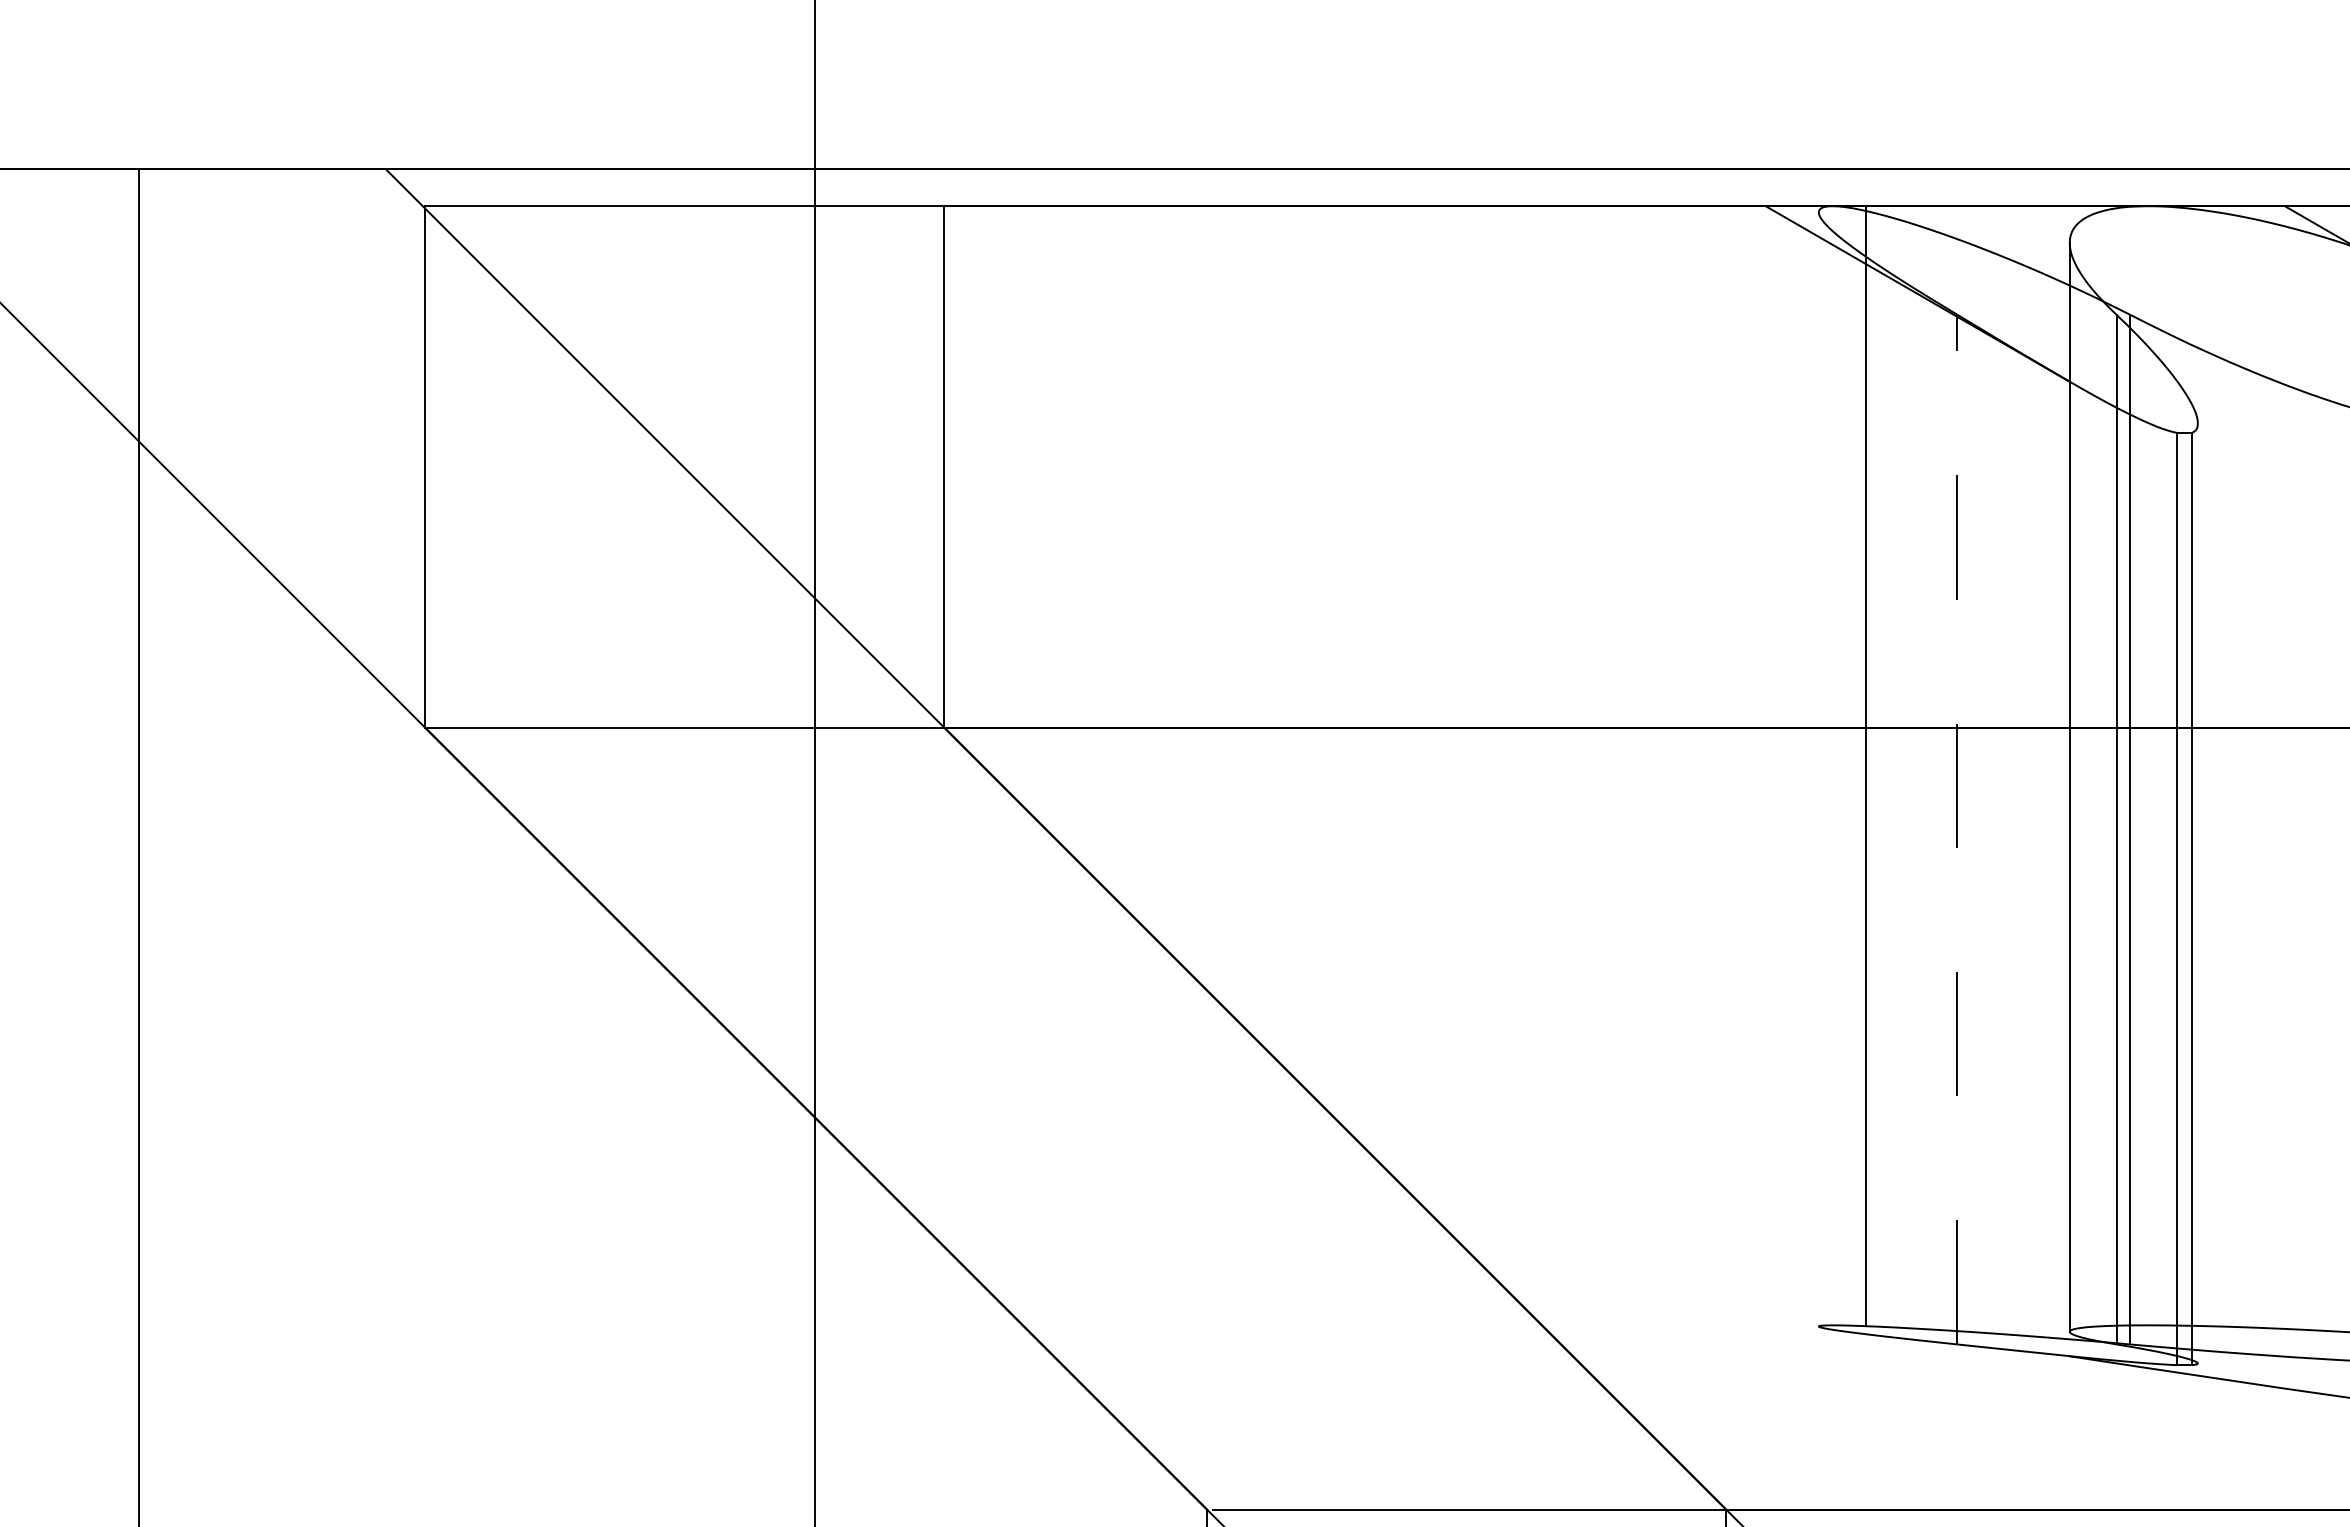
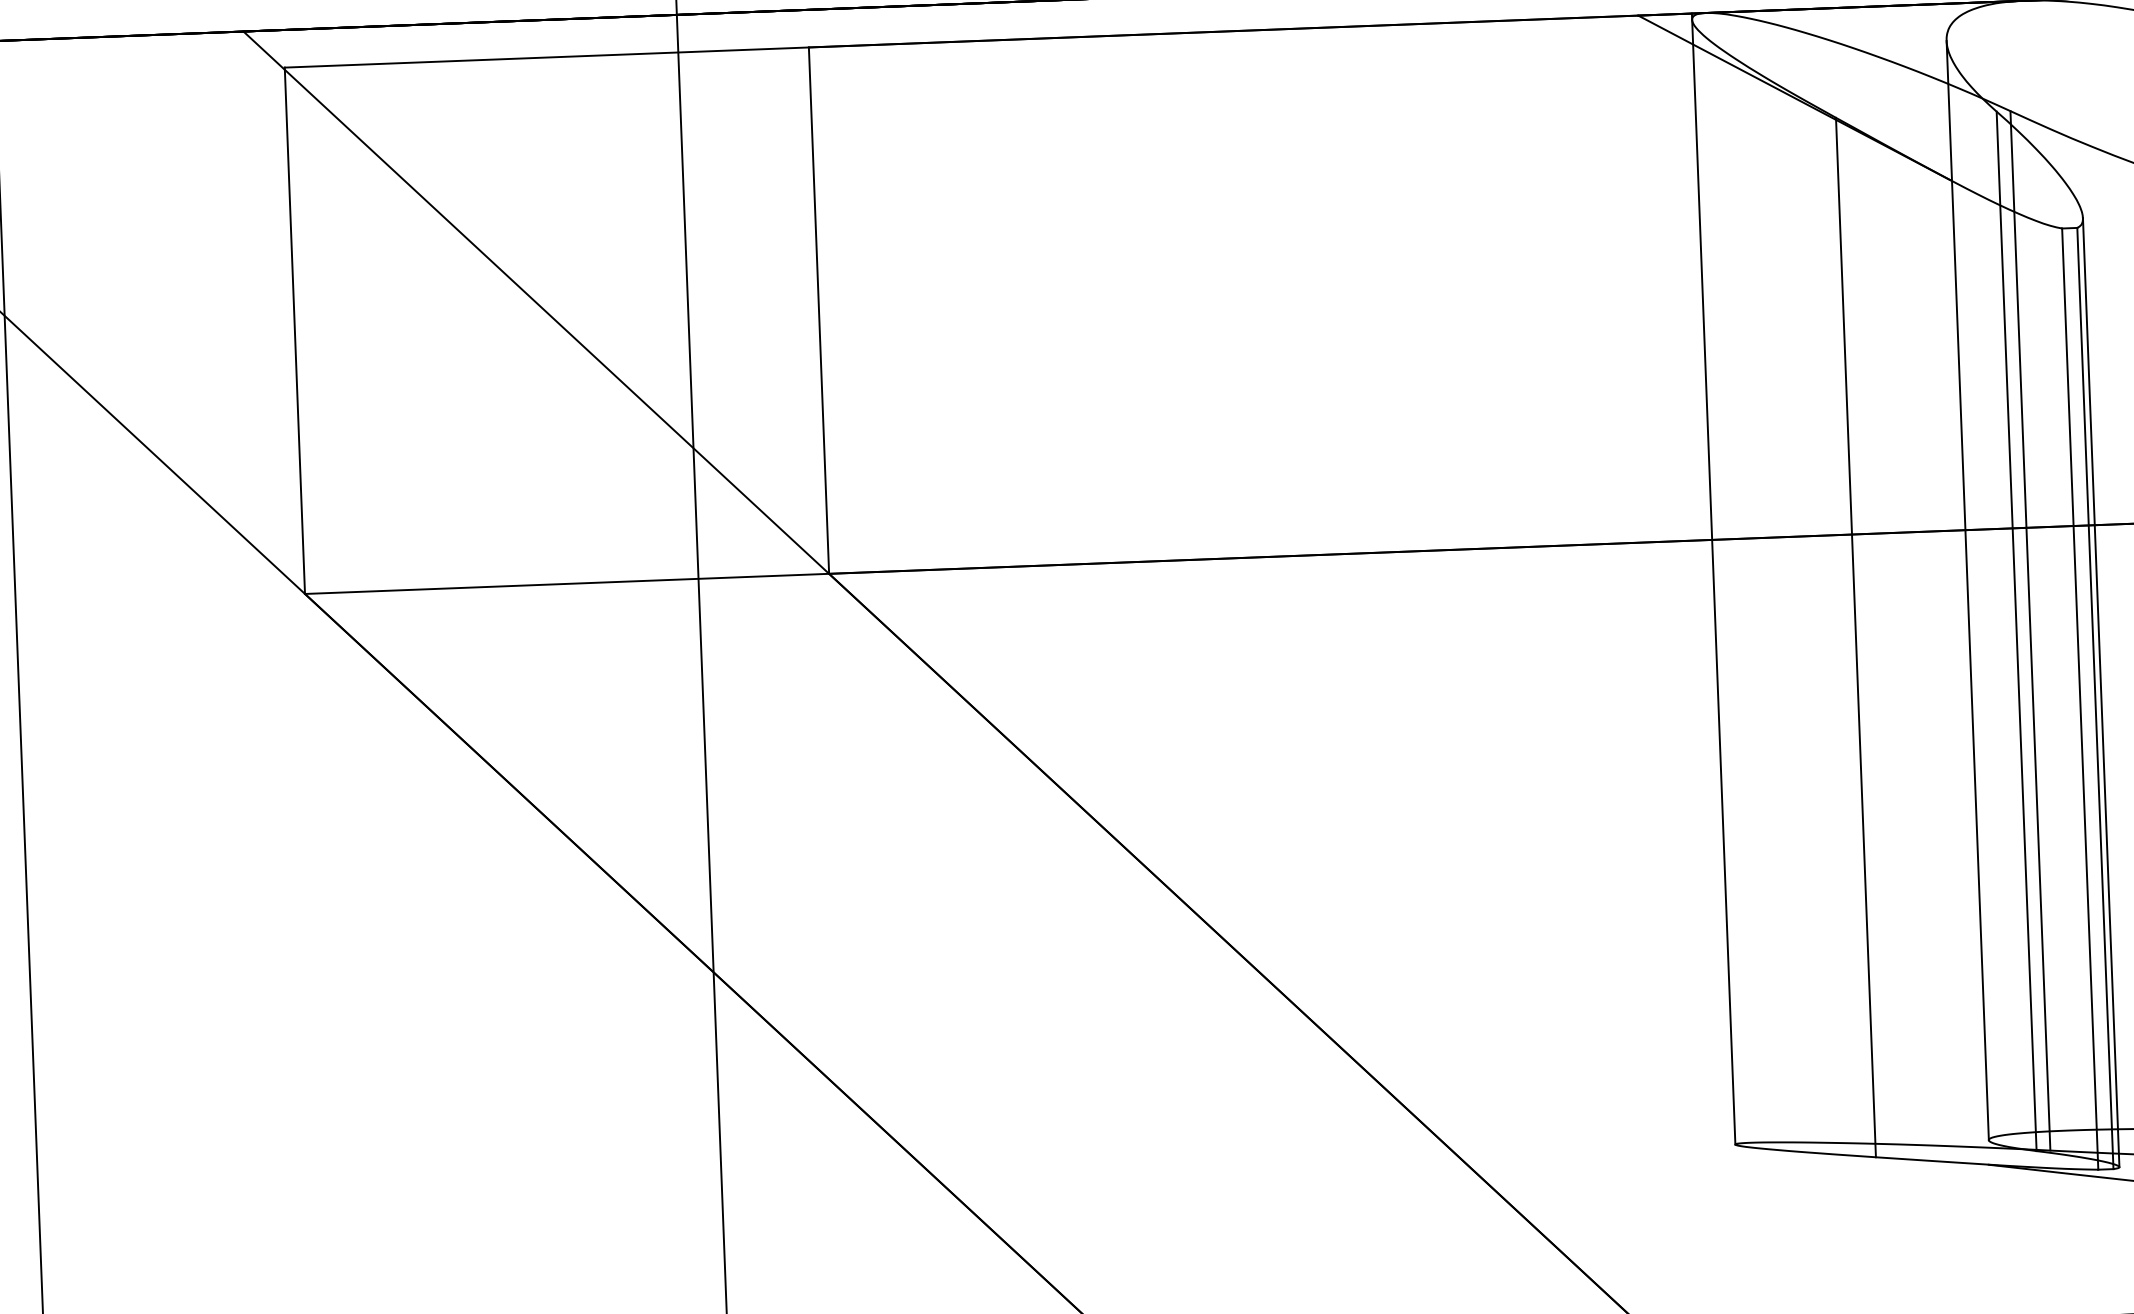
line: (1865, 766) -> (1713, 579), moved
line: (1957, 829) -> (1856, 637), dashed -> solid
line: (2197, 893) -> (2100, 692), added

